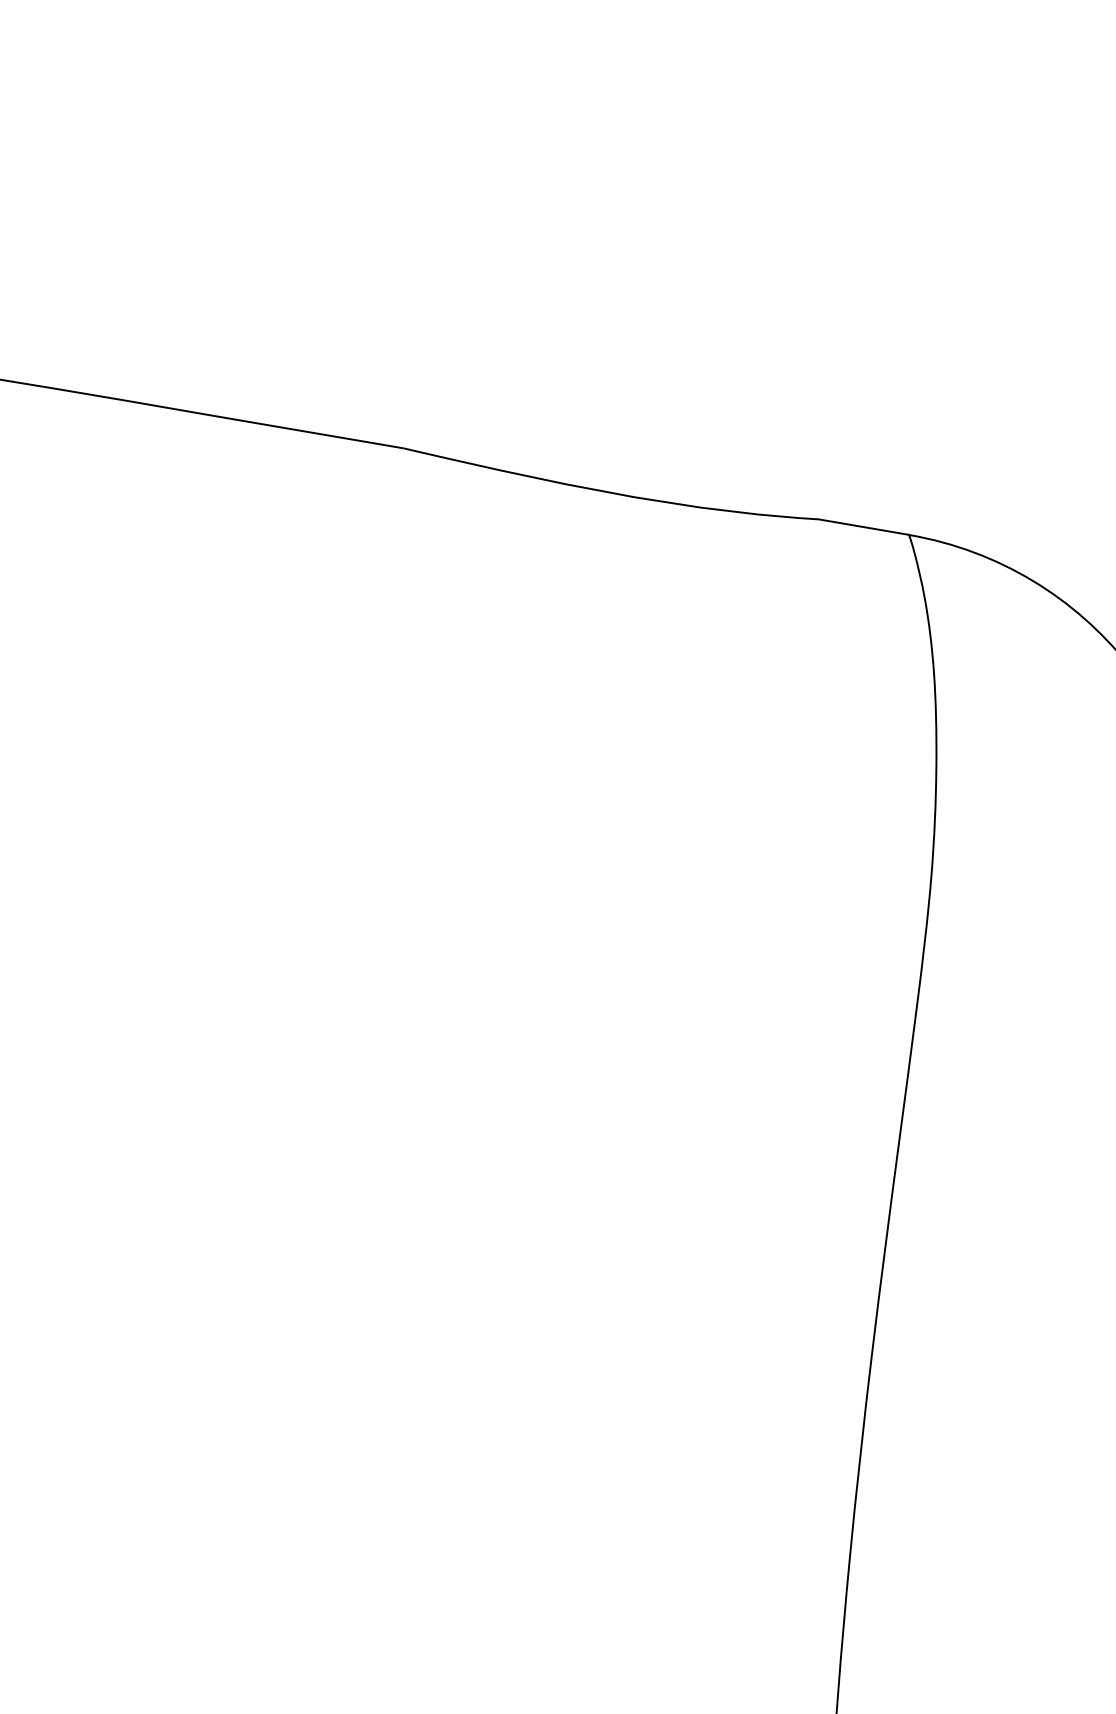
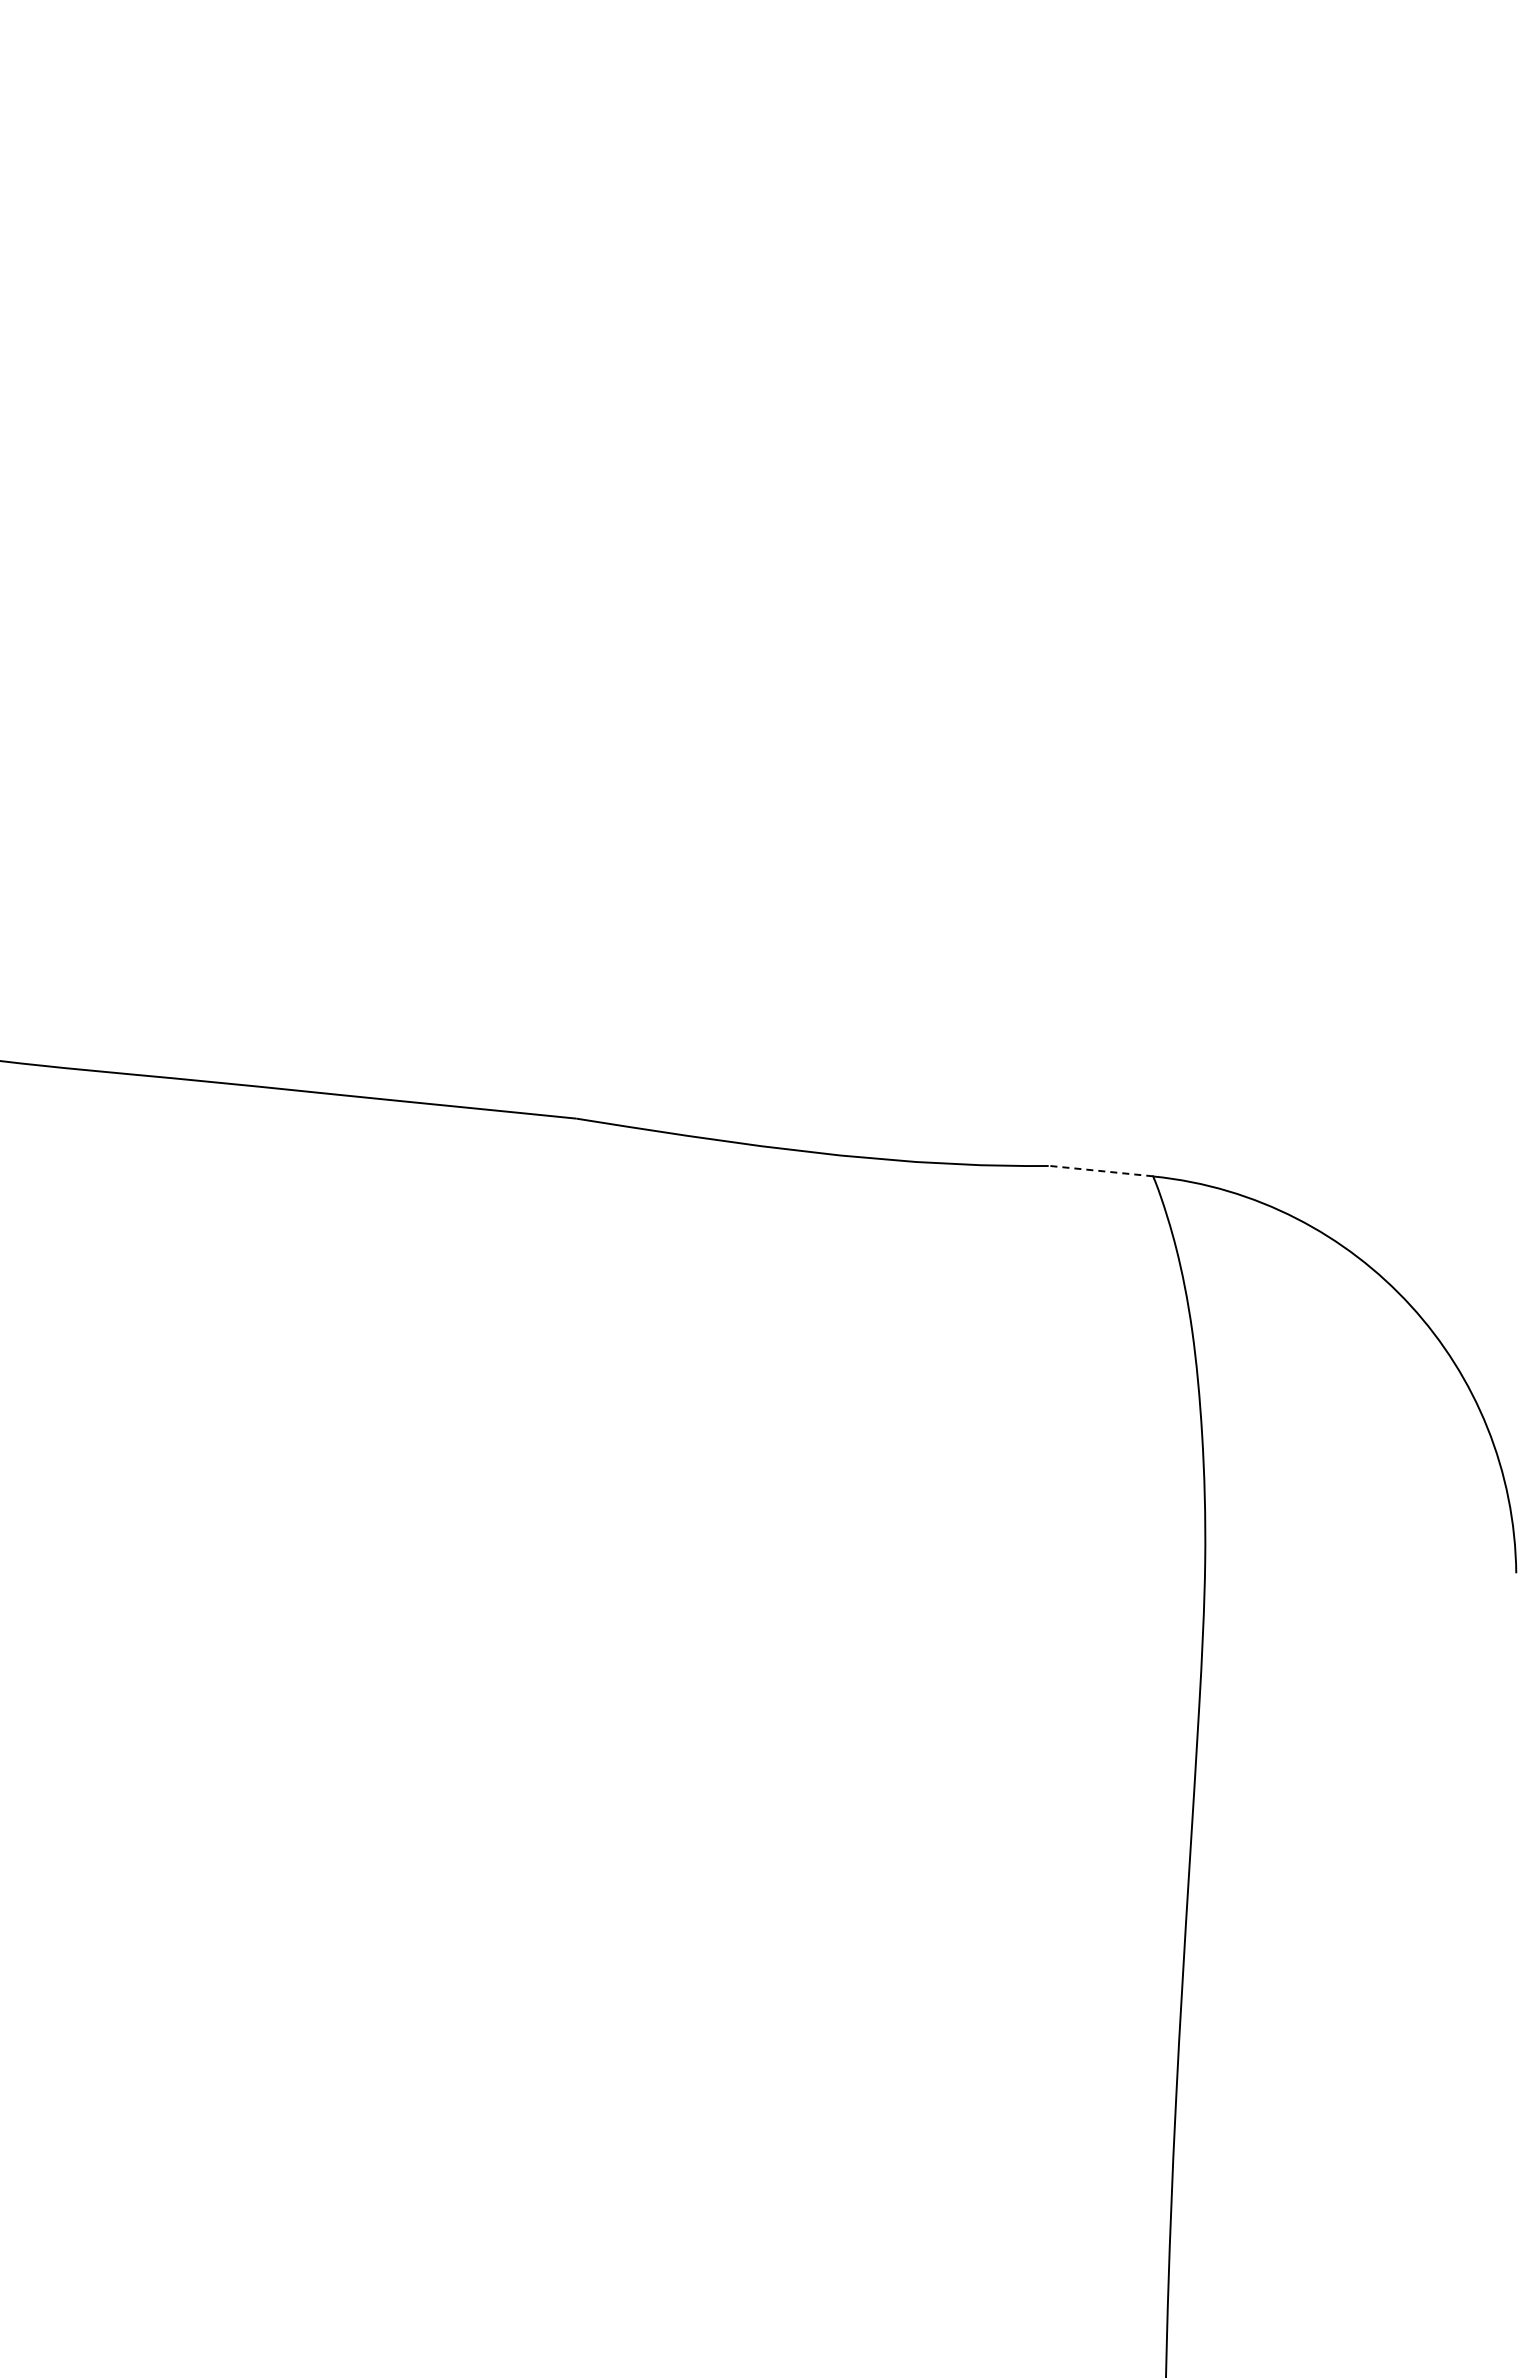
line: (862, 527) -> (1100, 1171), solid -> dashed

